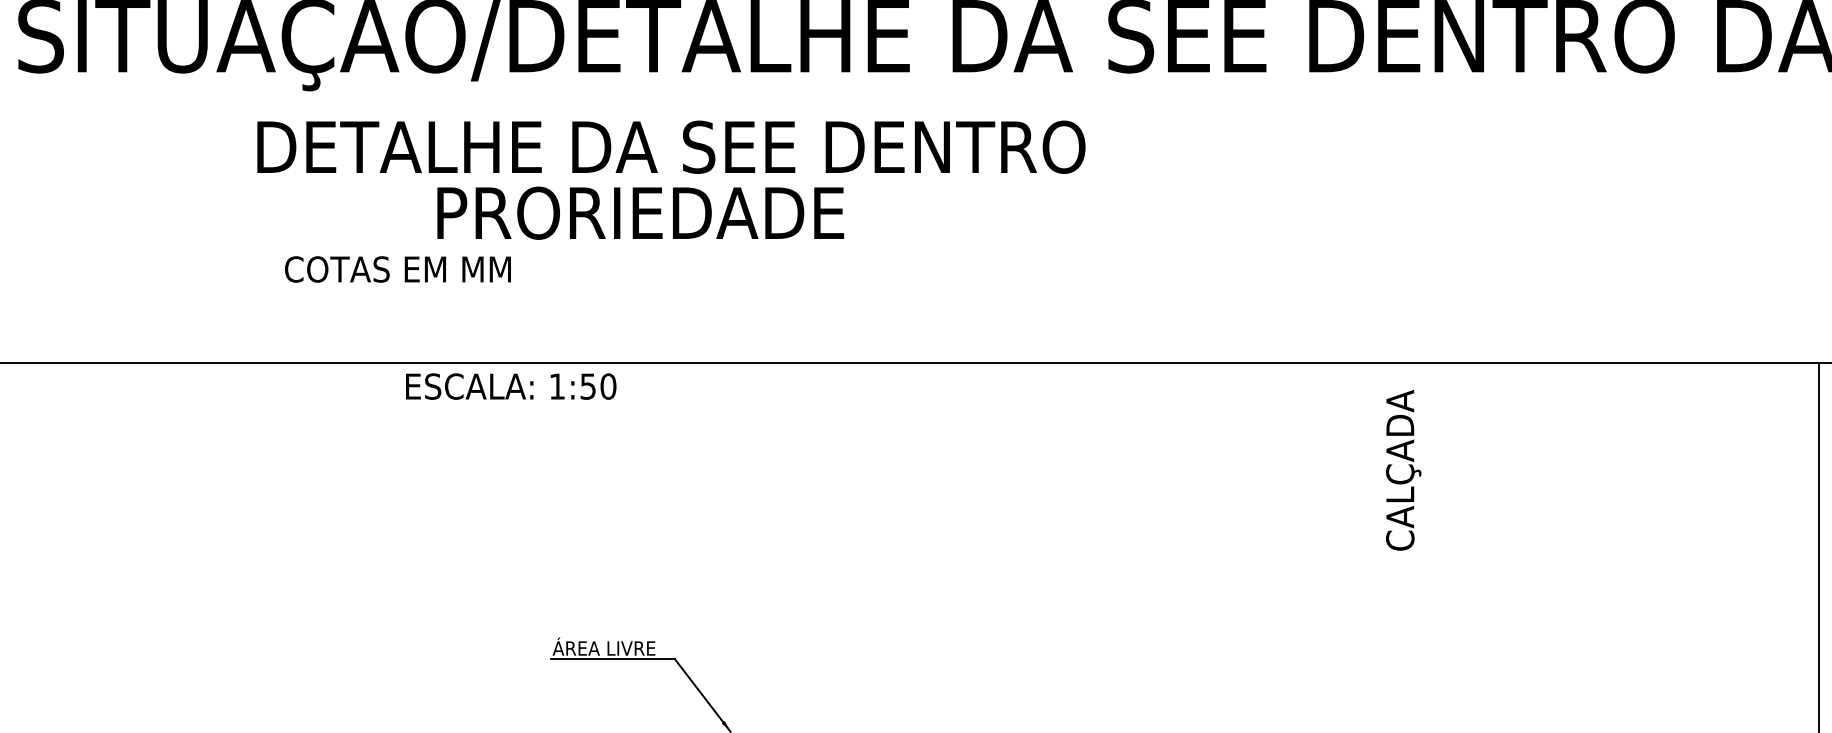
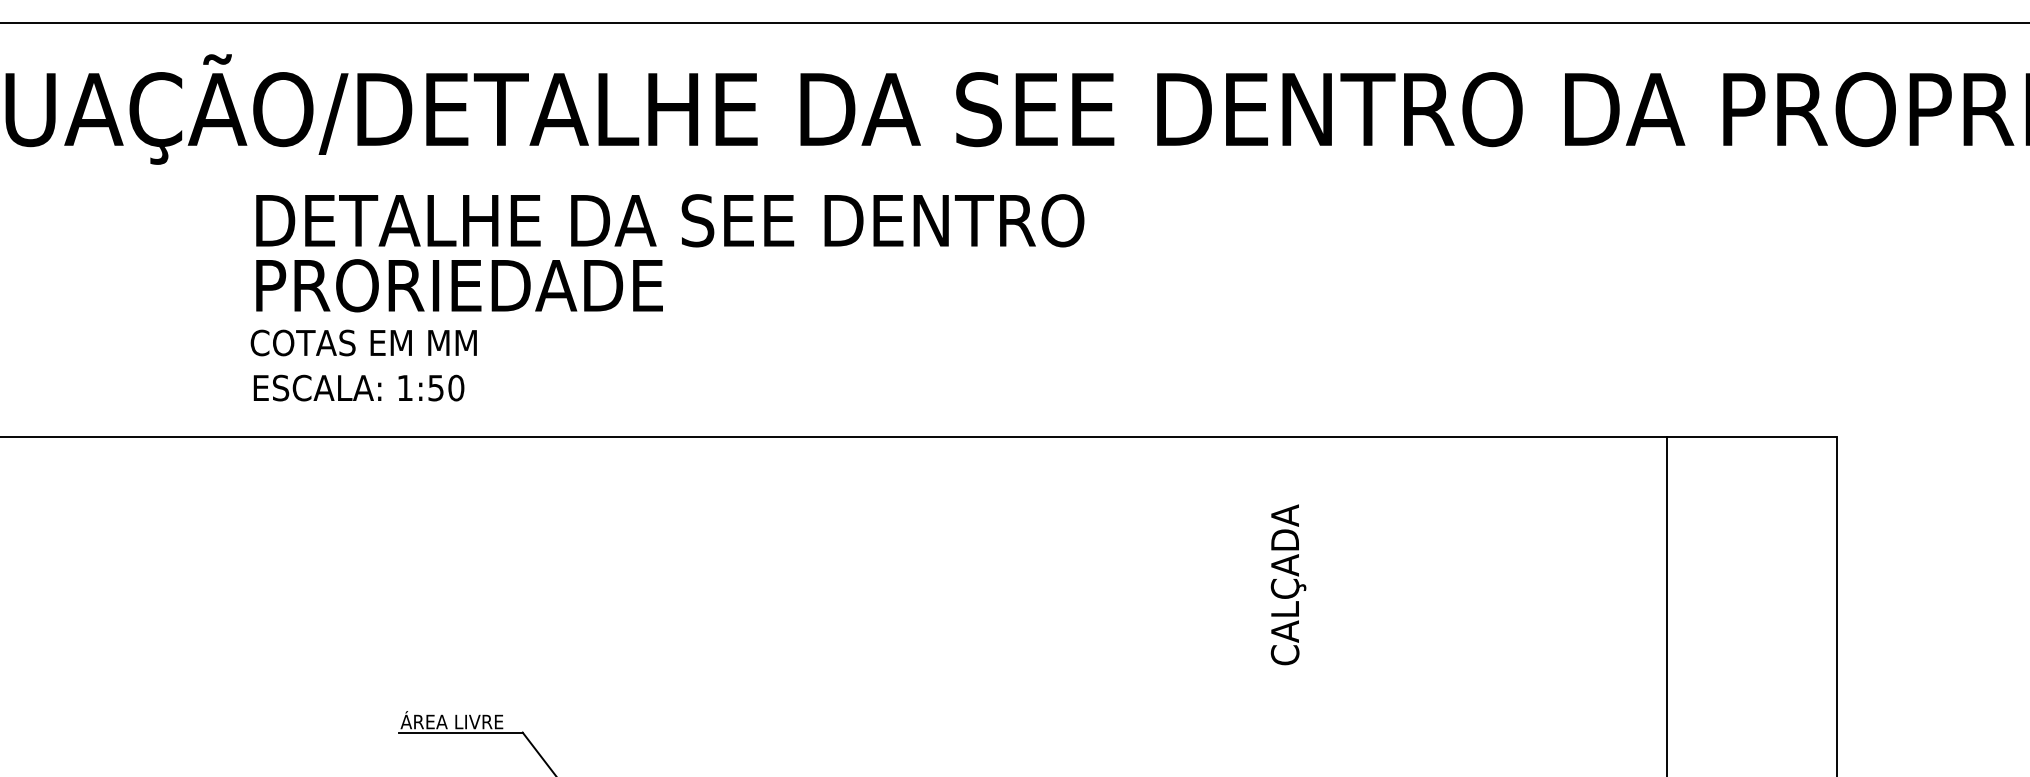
text: (671, 146) -> (670, 220), moved
text: (640, 212) -> (459, 285), moved
text: (397, 268) -> (363, 342), moved
text: (510, 385) -> (358, 387), moved
text: (1403, 469) -> (1288, 584), moved

